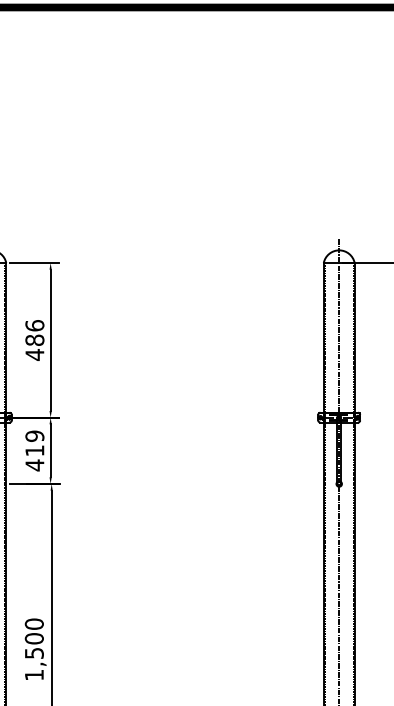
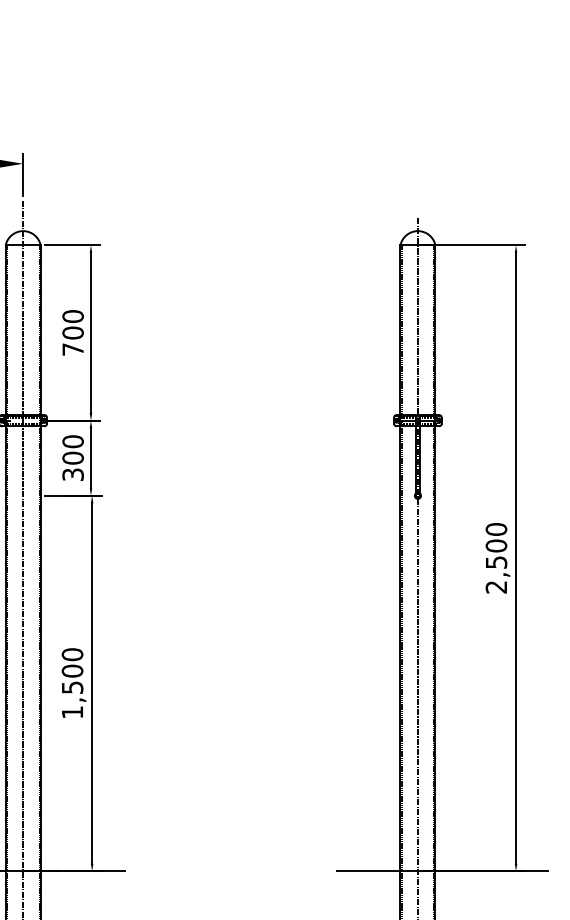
text: (34, 340) -> (72, 333), 486 -> 700
text: (34, 451) -> (72, 458), 419 -> 300

